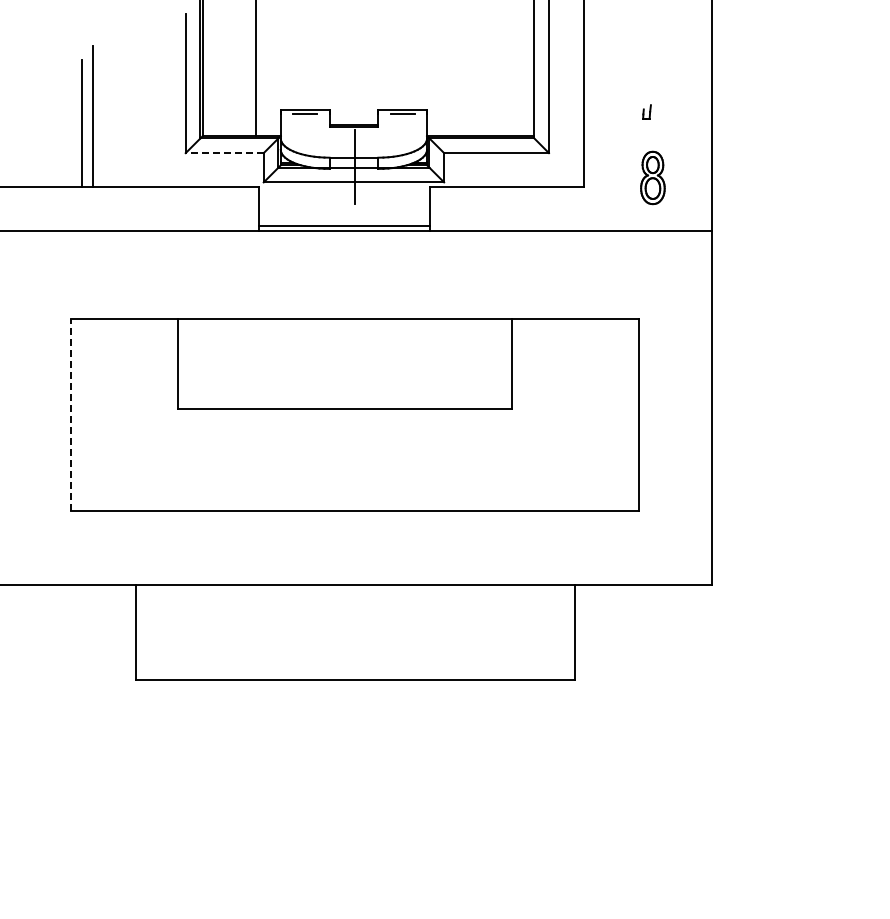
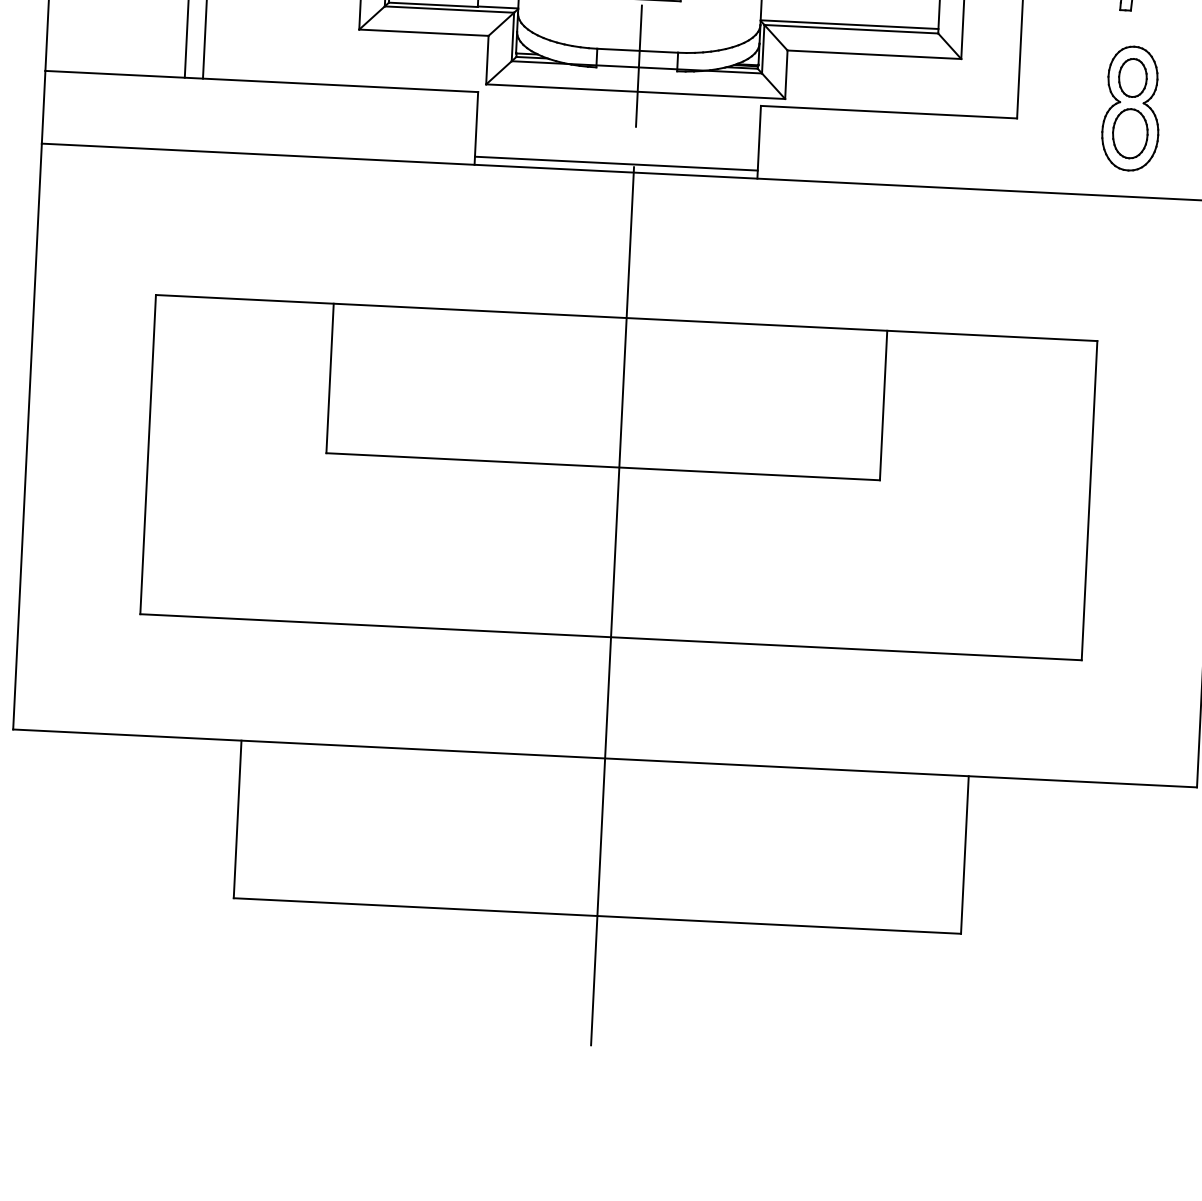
line: (224, 153) -> (423, 33), dashed -> solid
part: (652, 177) -> (1130, 107), size x1.43
line: (71, 414) -> (148, 453), dashed -> solid
line: (355, 492) -> (613, 605), added

